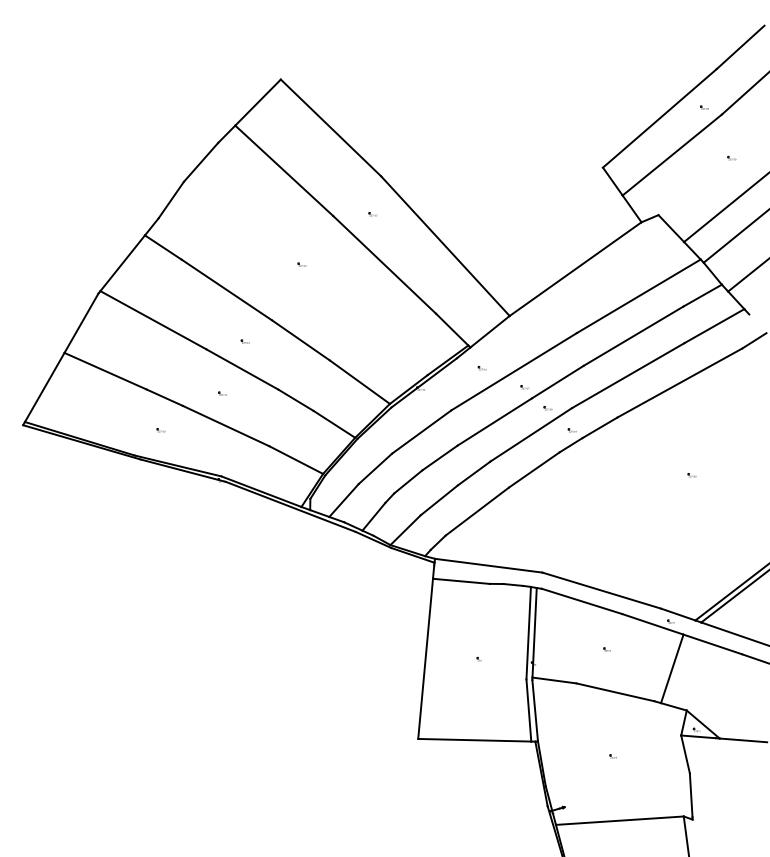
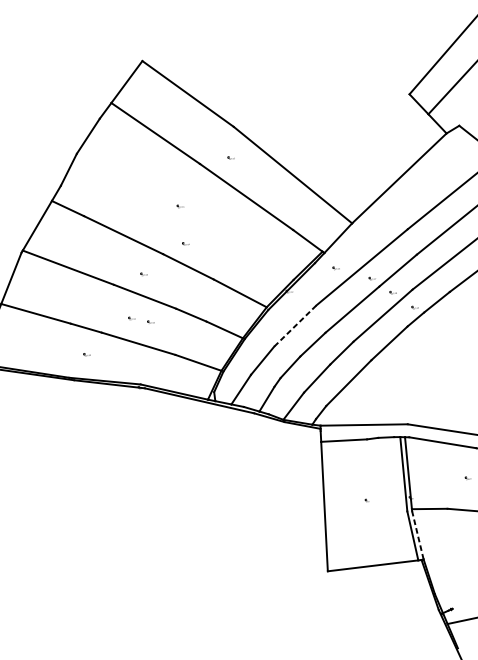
part: (301, 311) -> (185, 243), added
part: (244, 401) -> (150, 322), added
line: (421, 431) -> (295, 325), solid -> dashed
line: (535, 710) -> (418, 535), solid -> dashed

